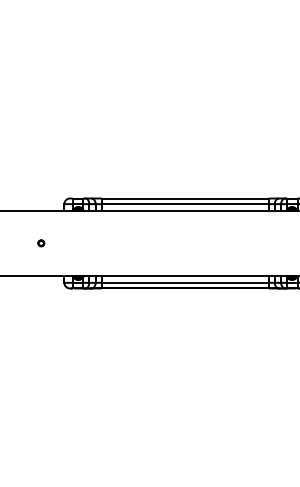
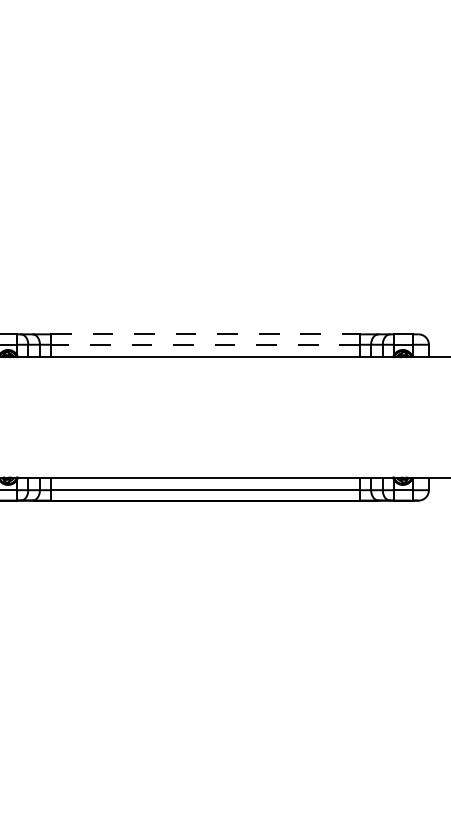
line: (185, 198) -> (206, 334), solid -> dashed
line: (185, 204) -> (206, 345), solid -> dashed

